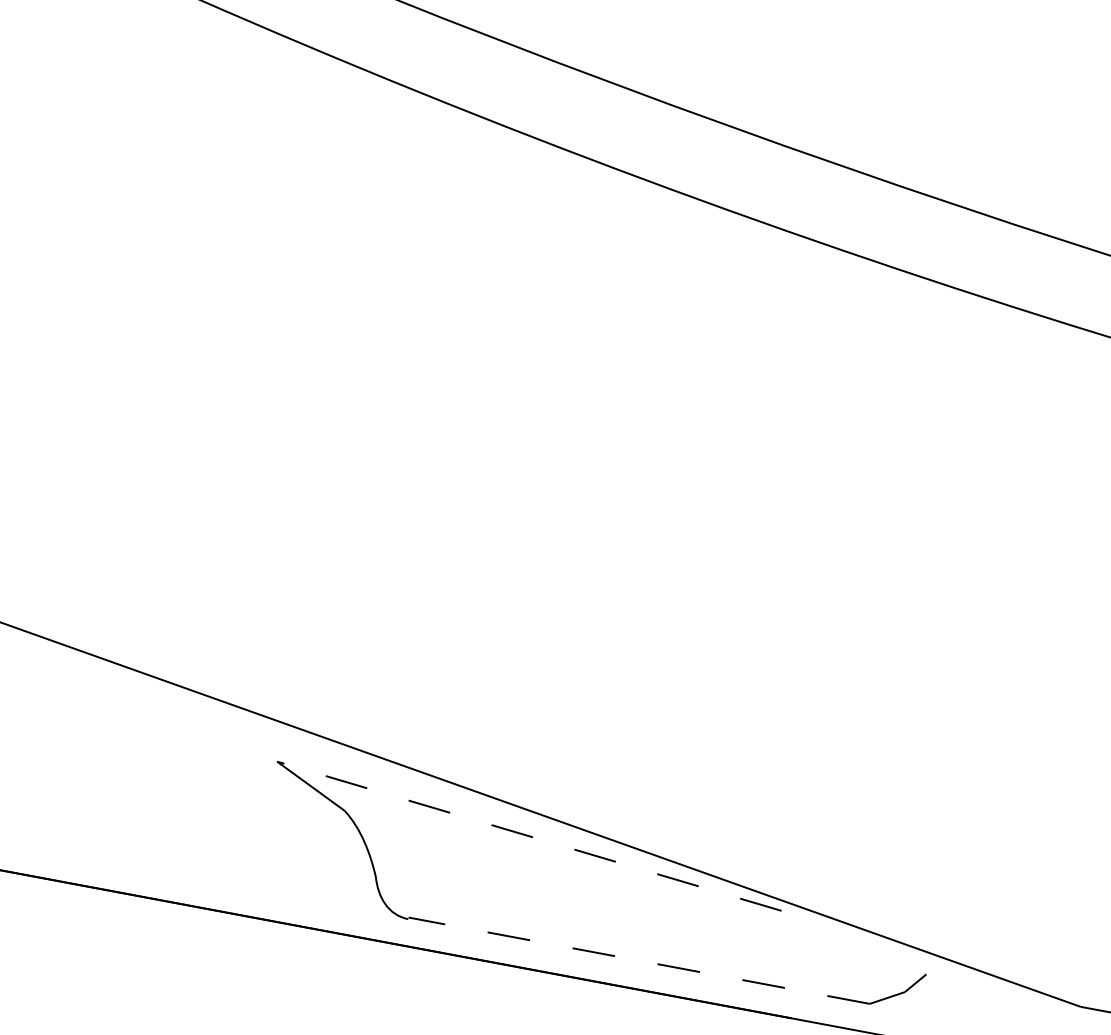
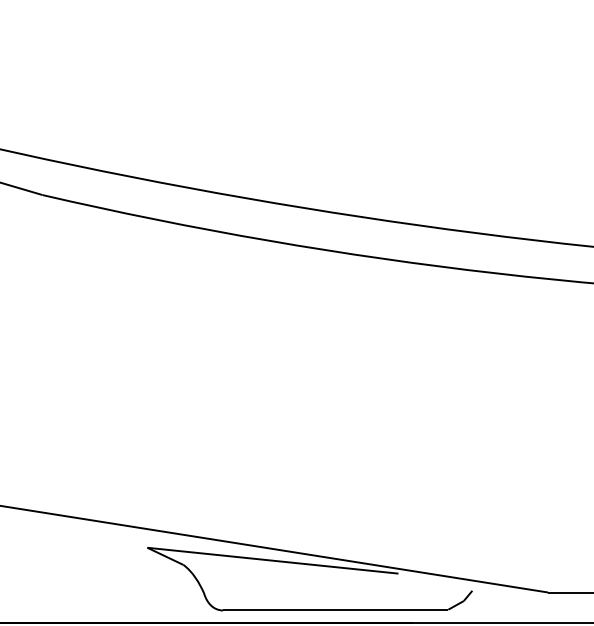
line: (528, 835) -> (272, 560), dashed -> solid
line: (638, 960) -> (335, 609), dashed -> solid

